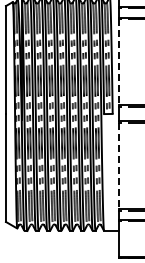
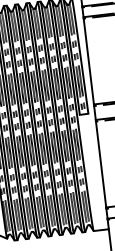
line: (119, 62) -> (89, 61), dashed -> solid
line: (119, 166) -> (101, 165), dashed -> solid

